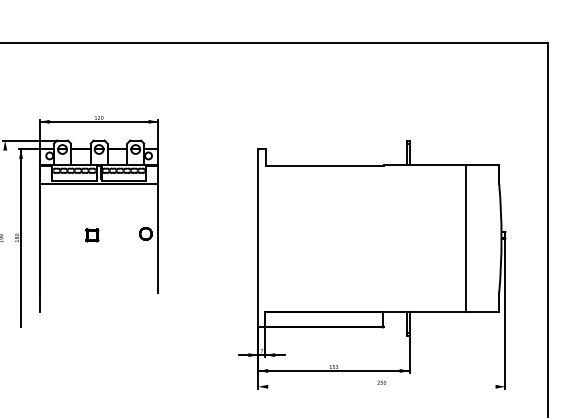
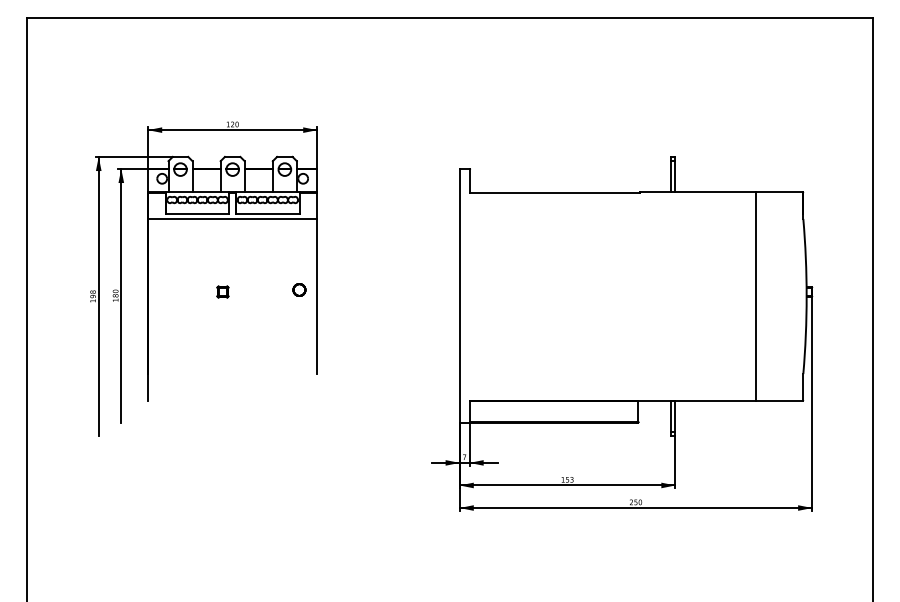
part: (145, 233) -> (299, 289), size x0.71
part: (91, 234) -> (222, 291), size x0.62
line: (5, 238) -> (98, 296), added
line: (381, 387) -> (635, 508), added

